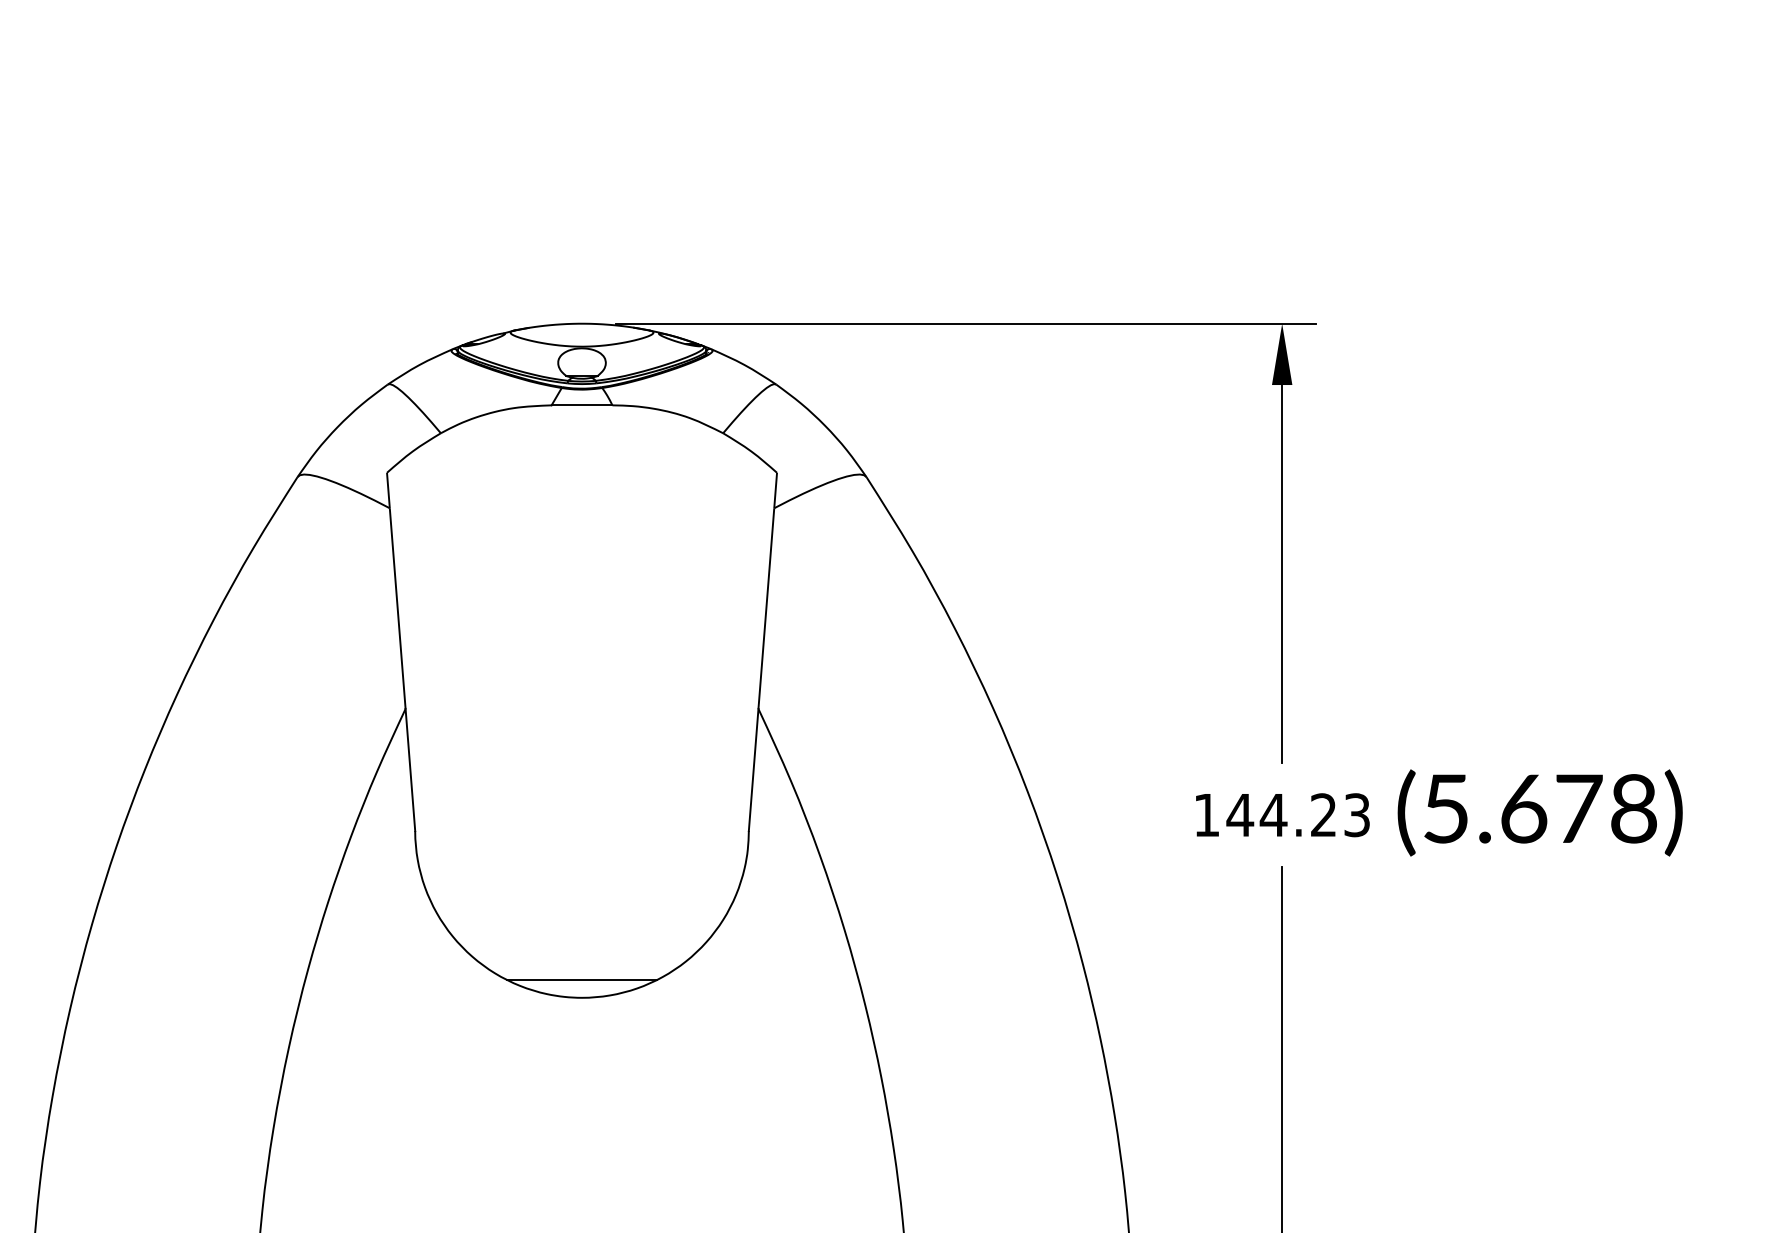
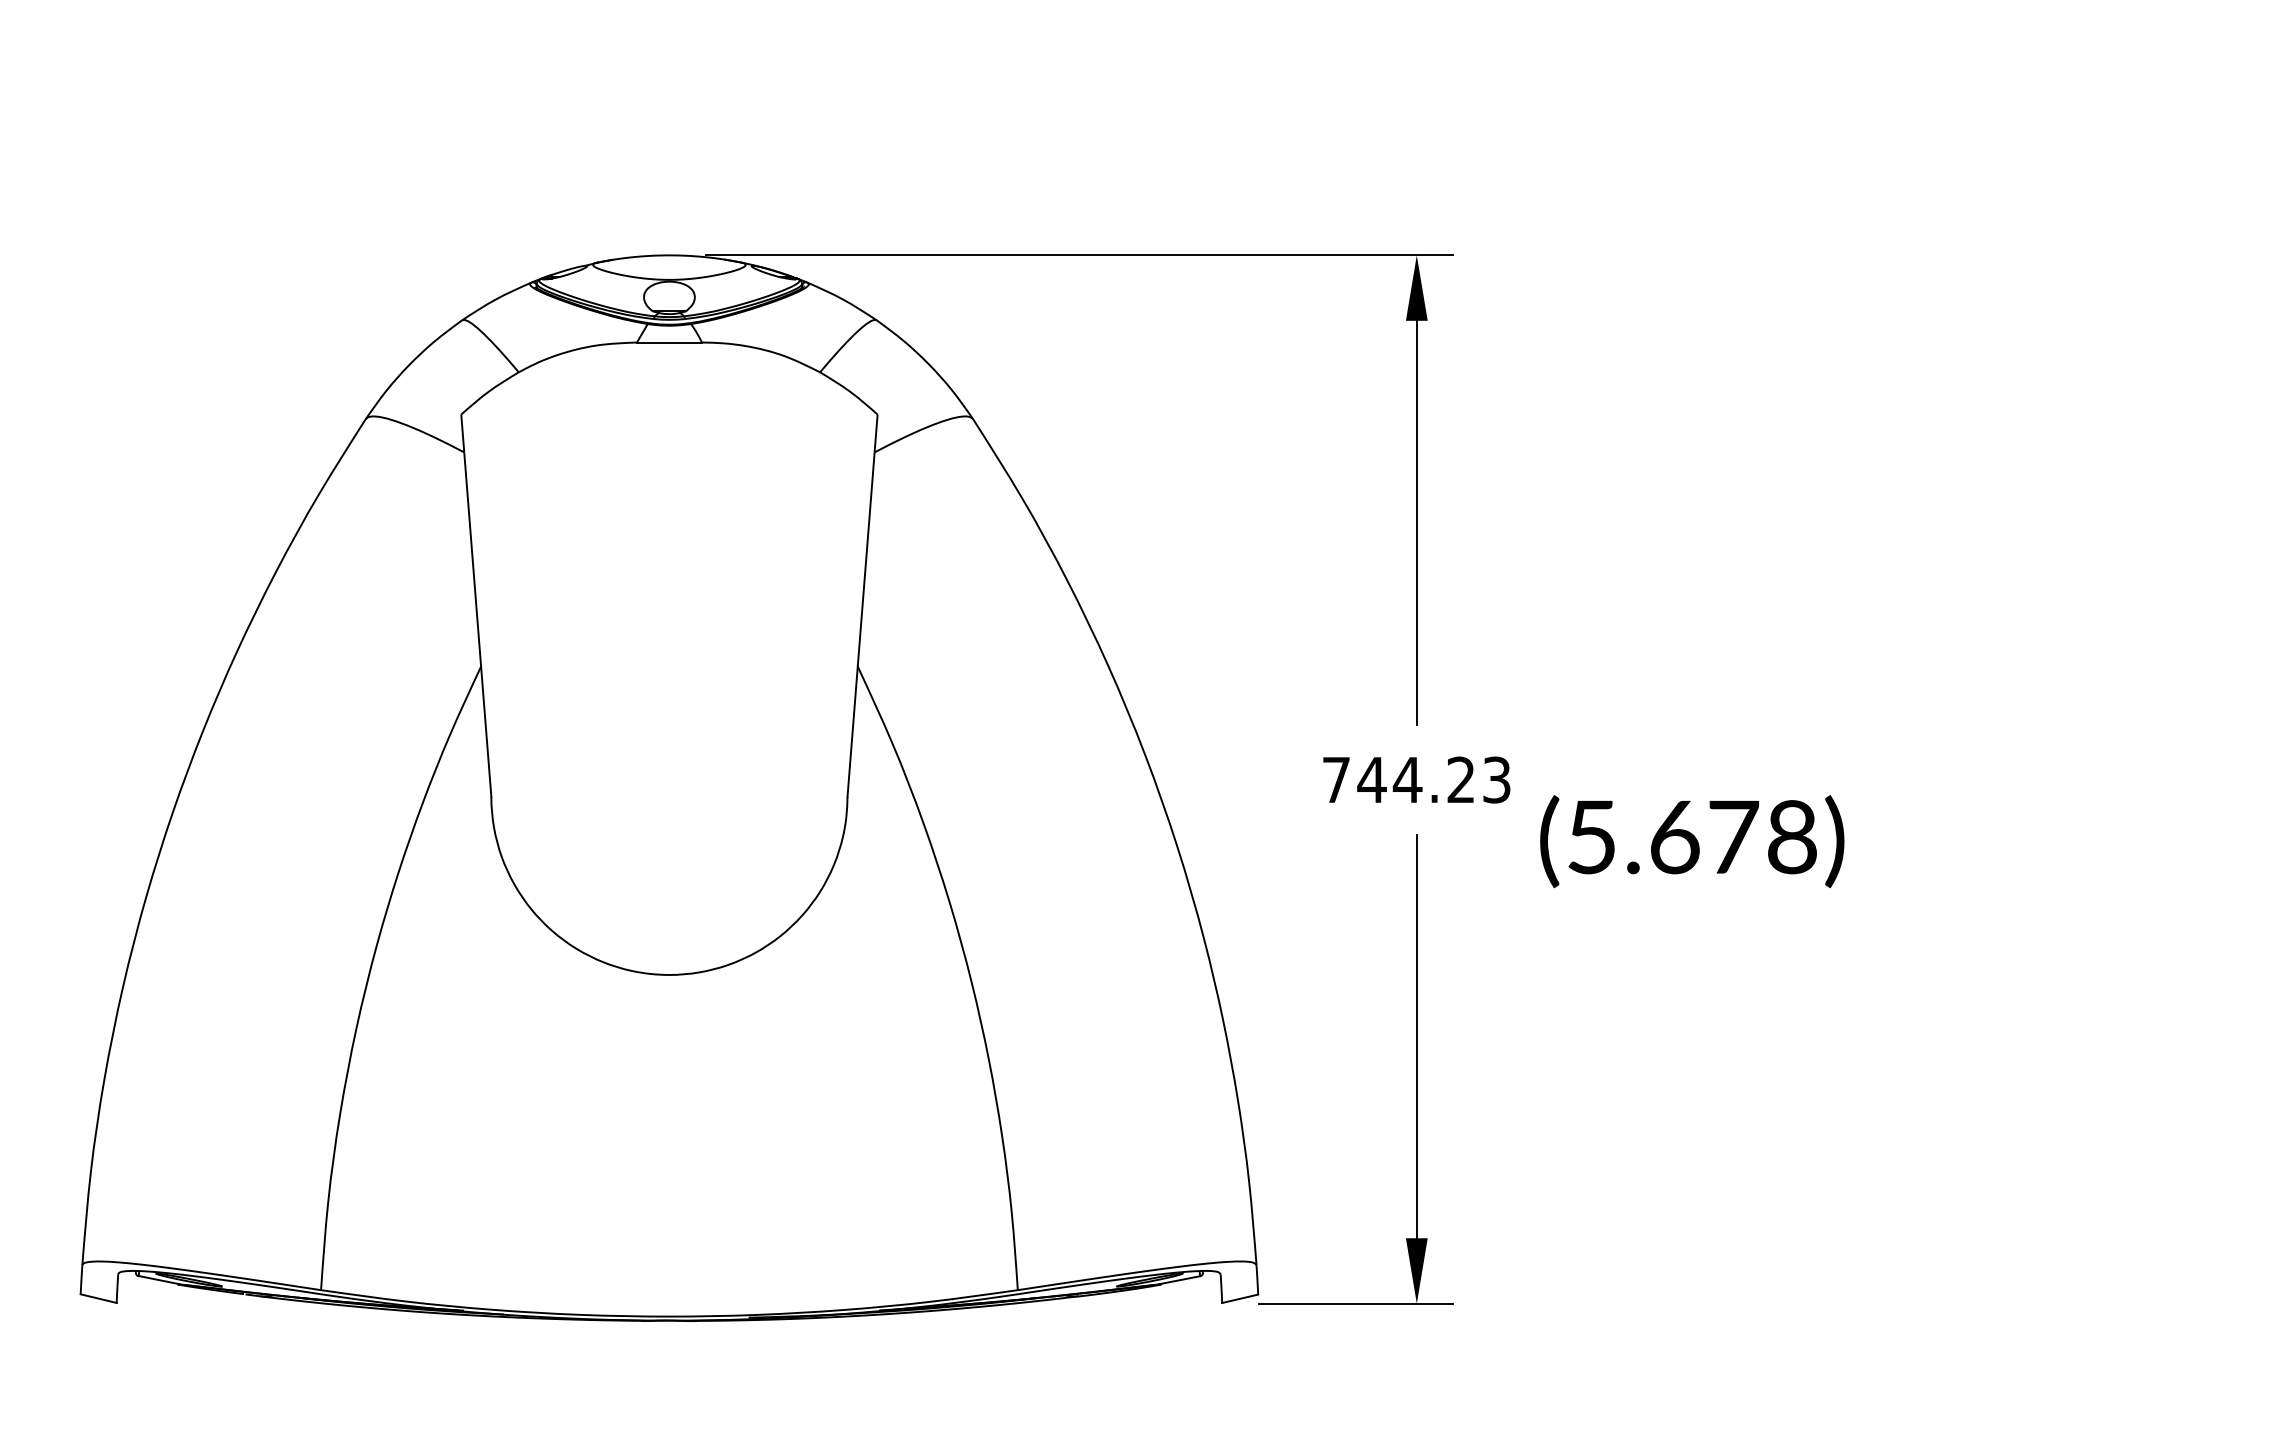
text: (1540, 812) -> (1692, 841), moved
text: (1206, 814) -> (1336, 779), 144.23 -> 744.23
line: (582, 980) -> (669, 956), removed

